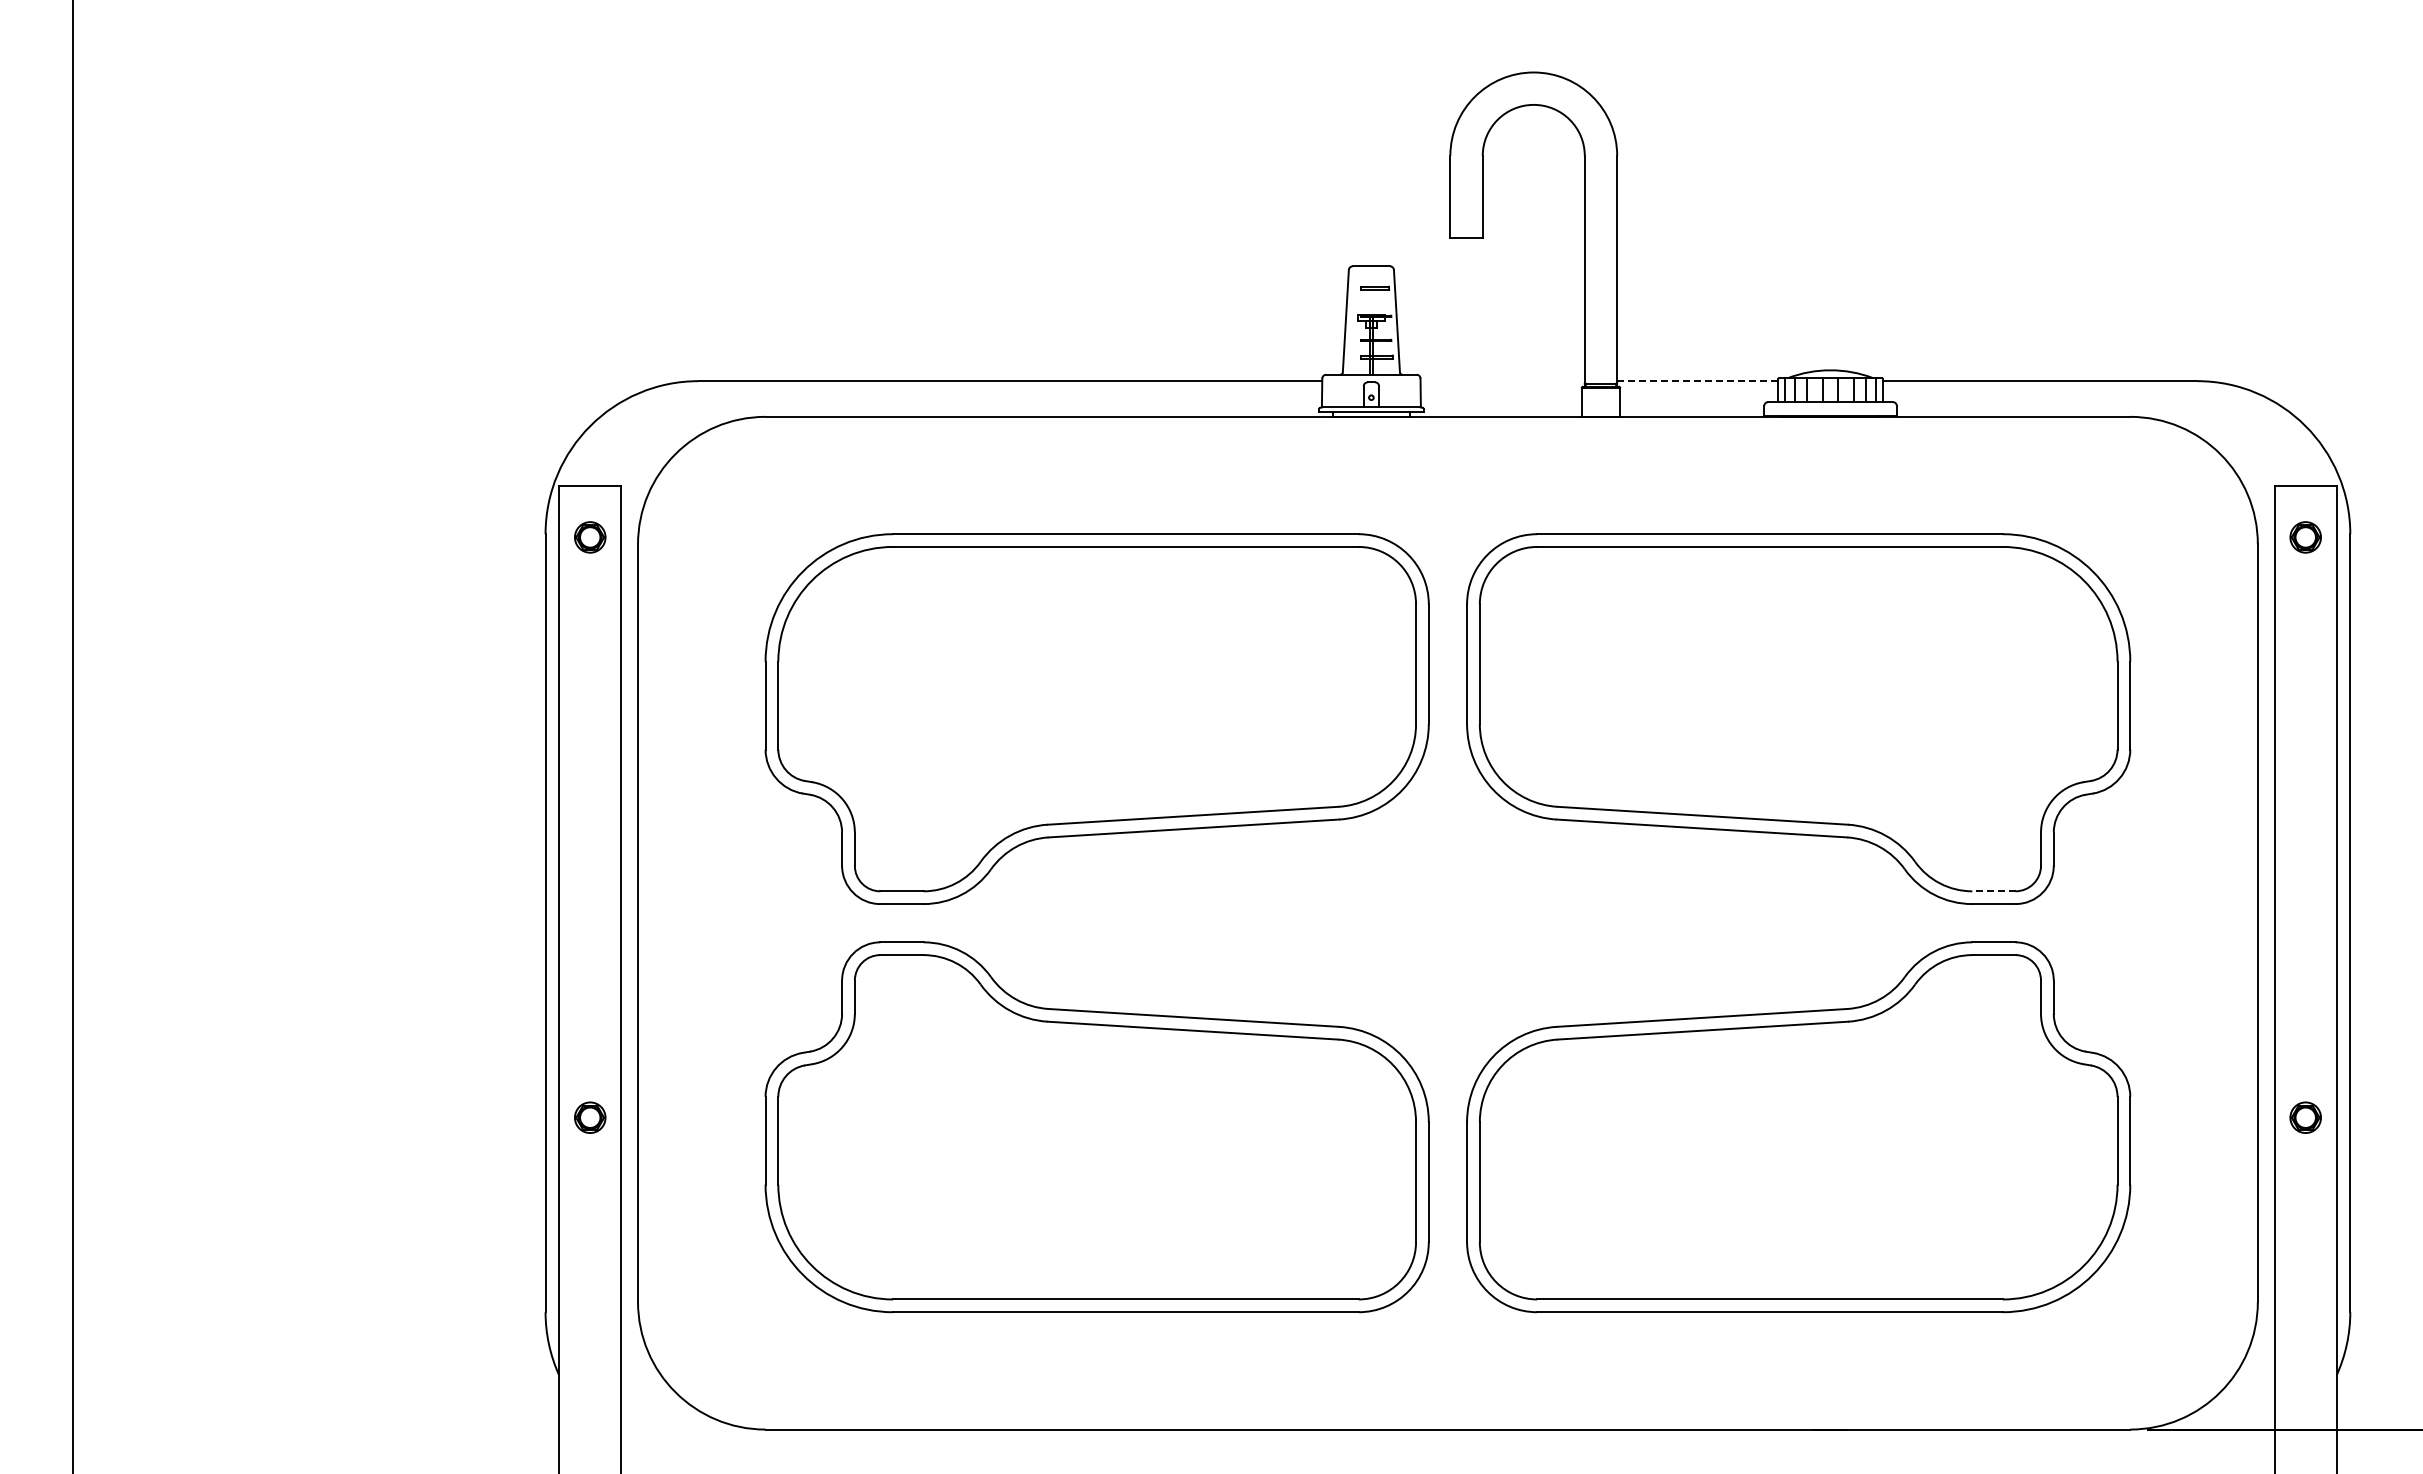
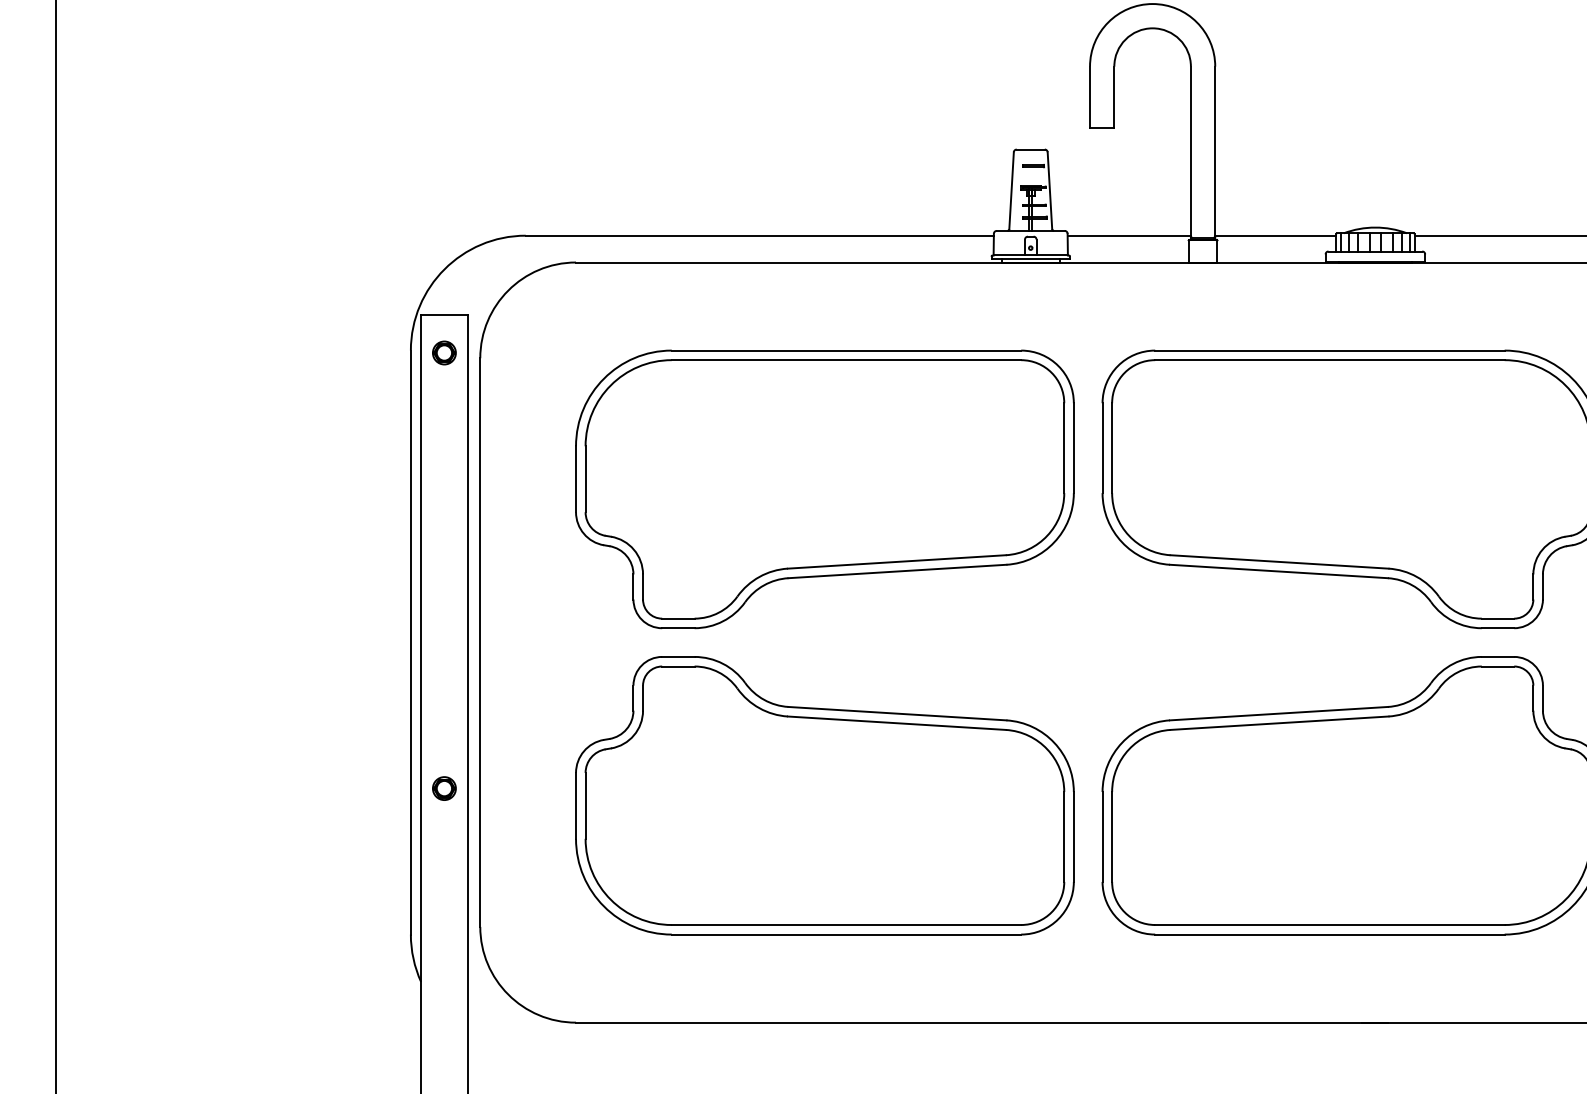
line: (1502, 381) -> (1129, 235), added
line: (1697, 381) -> (1275, 235), dashed -> solid
line: (1993, 891) -> (1497, 618), dashed -> solid

